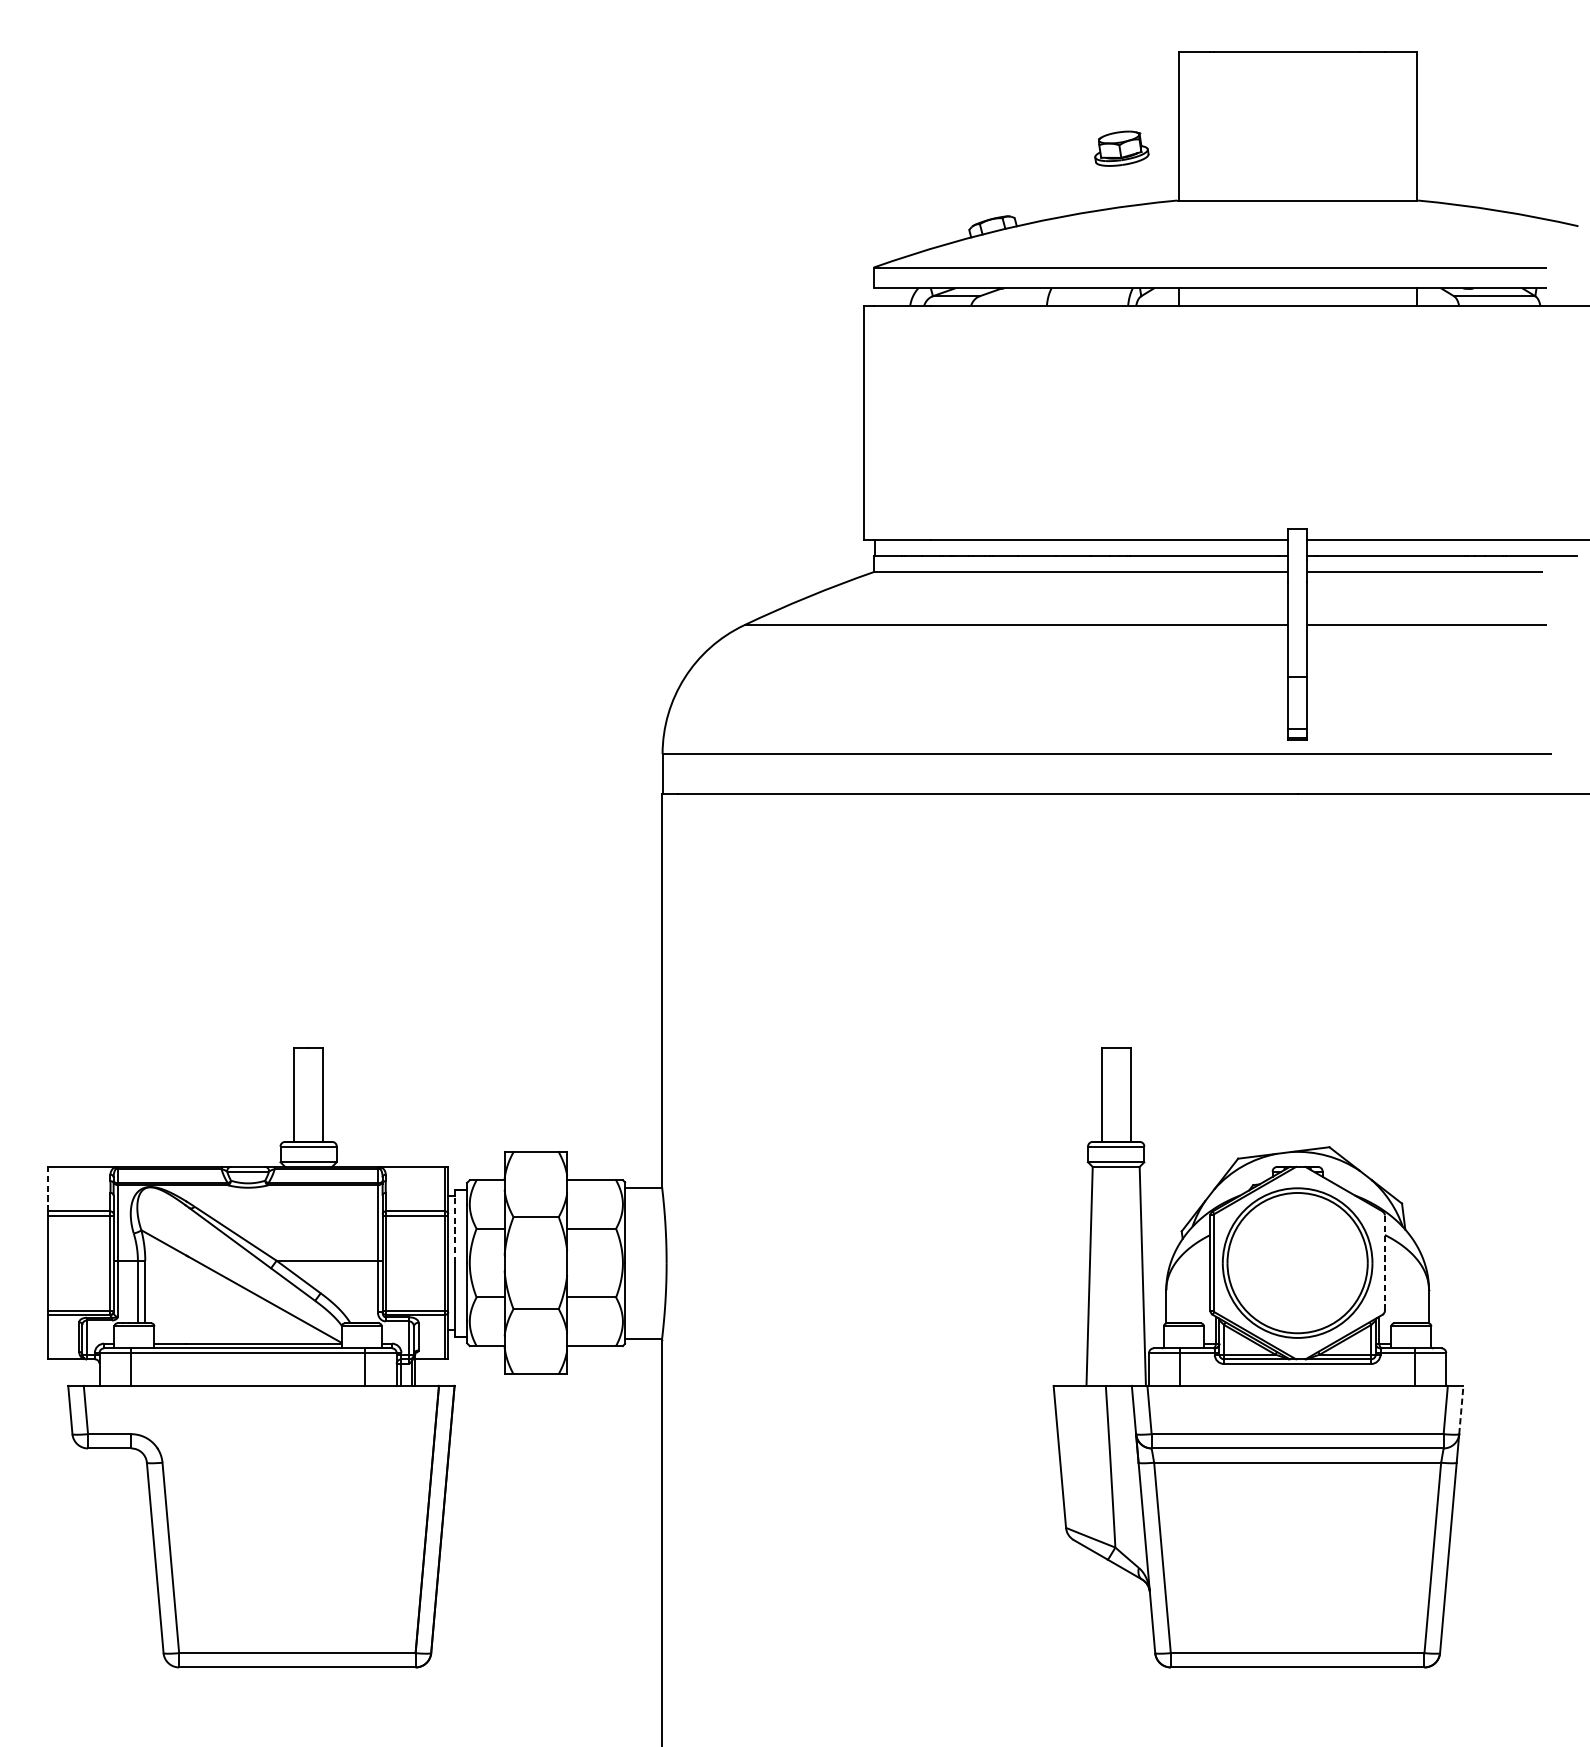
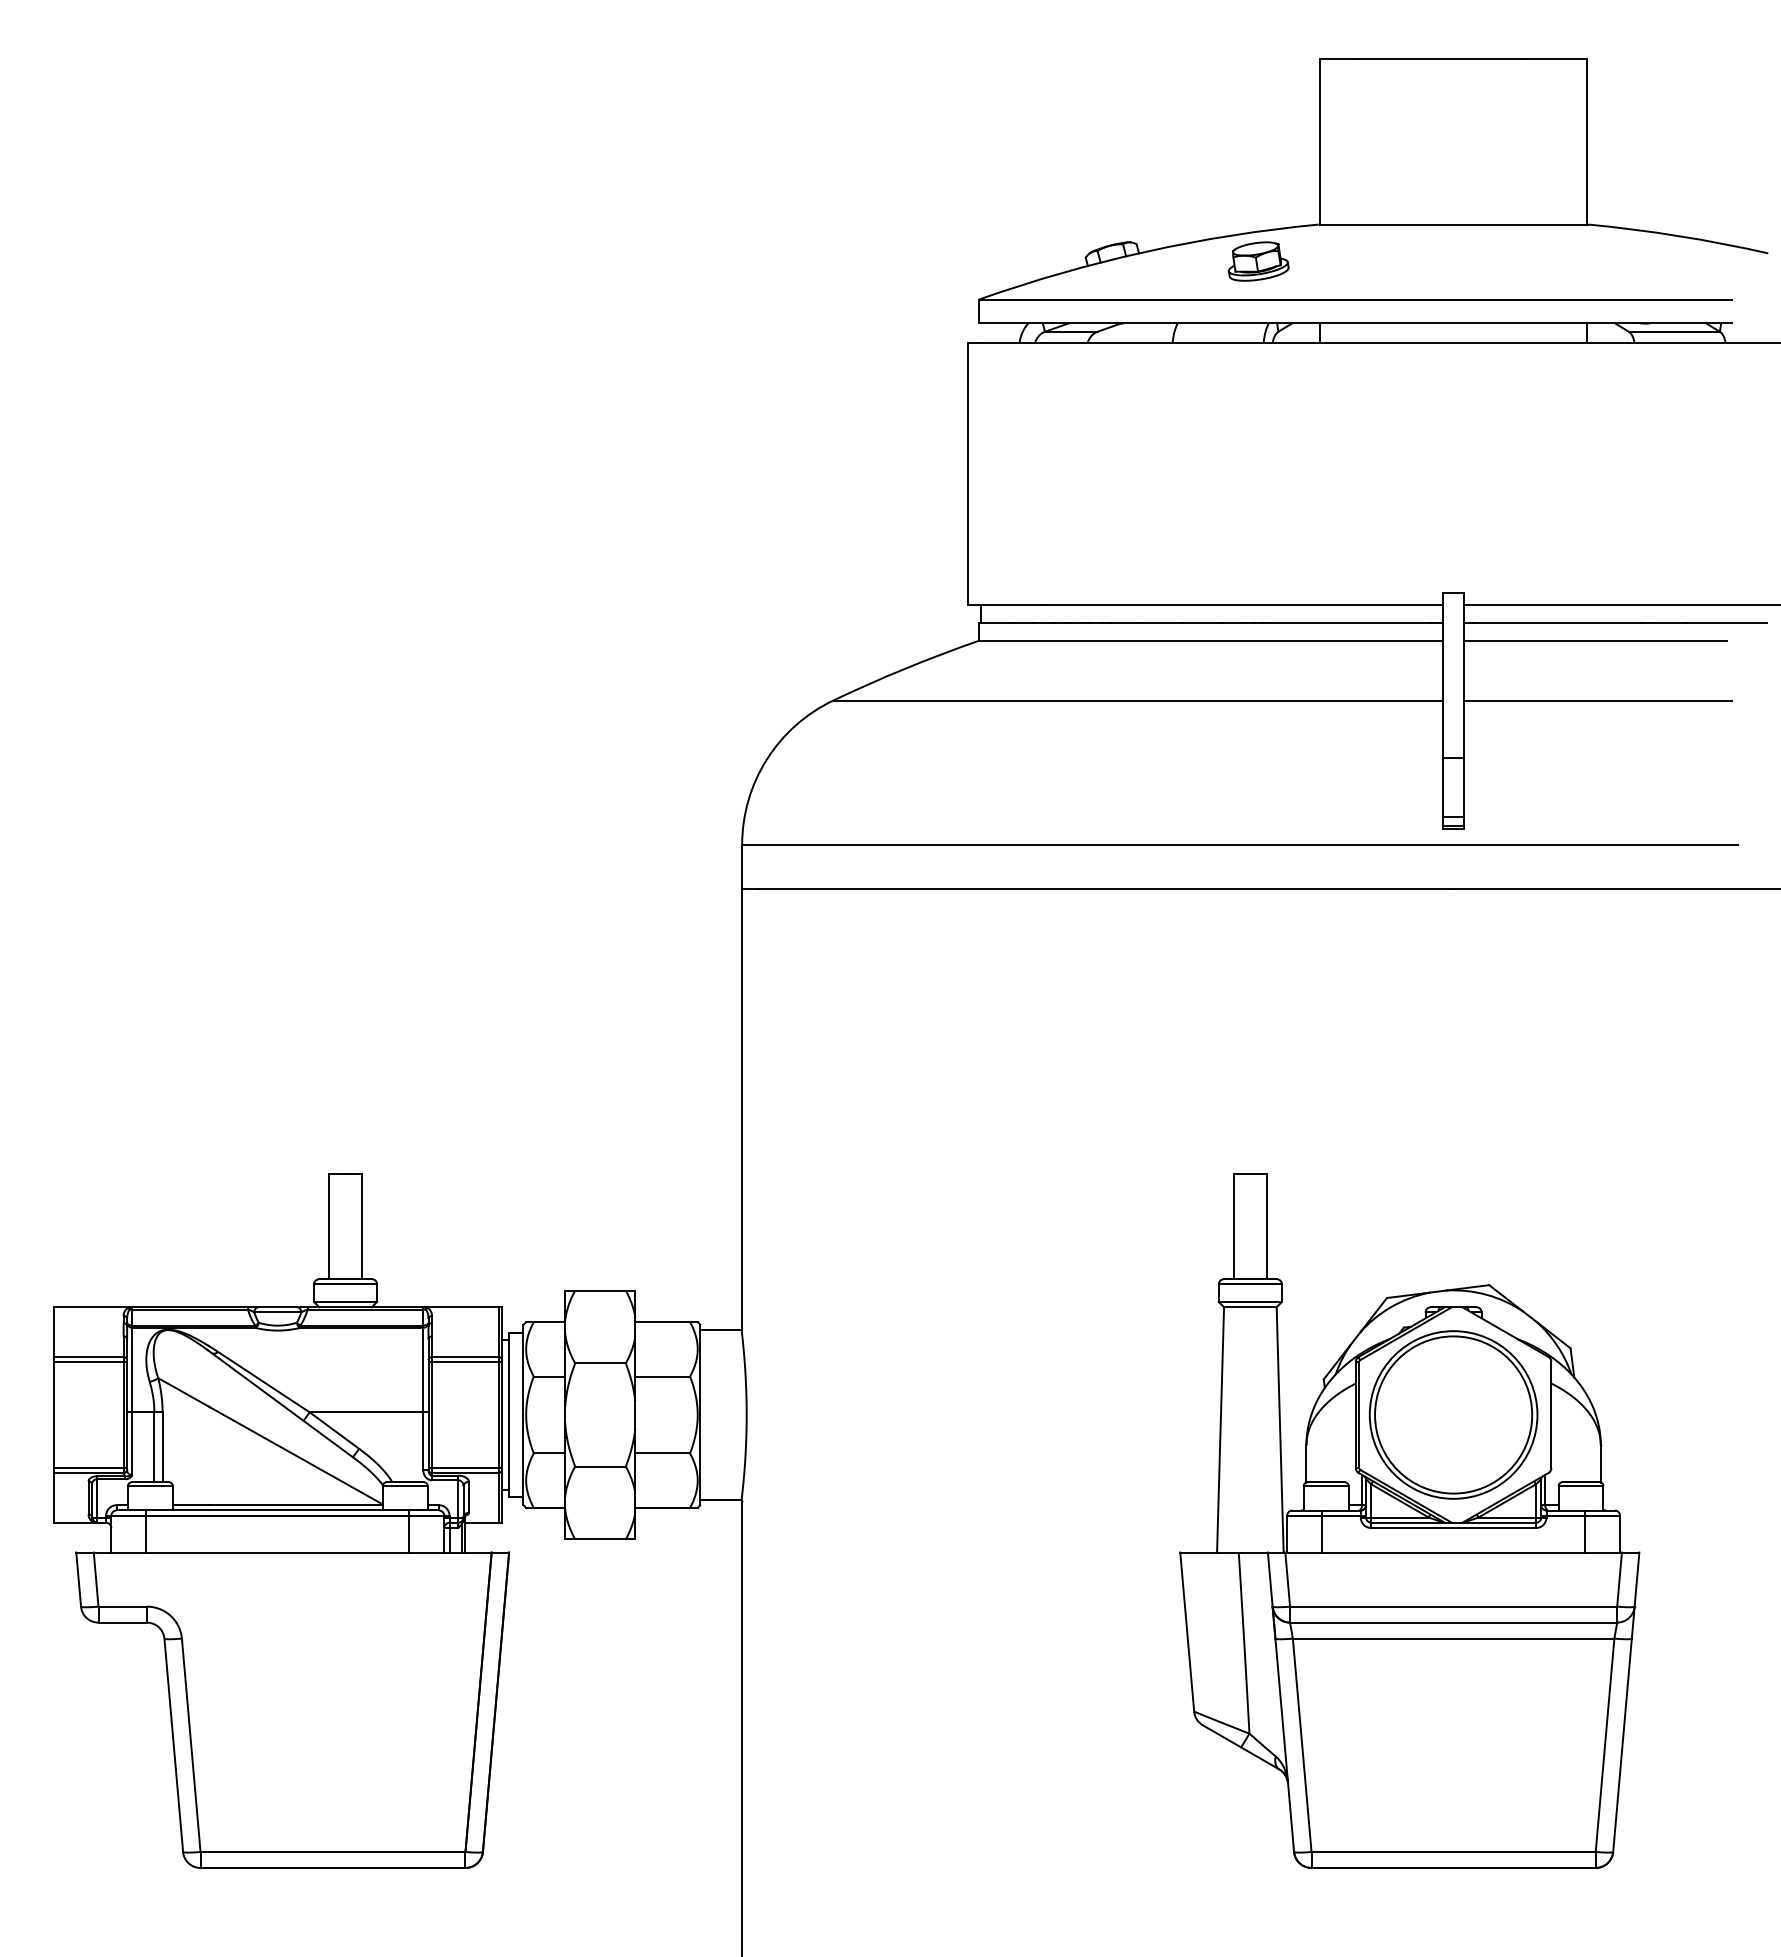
part: (1121, 148) -> (1258, 261), moved
line: (47, 1189) -> (53, 1332), dashed -> solid
line: (454, 1229) -> (509, 1377), dashed -> solid
line: (1385, 1262) -> (1551, 1414), dashed -> solid
line: (1461, 1409) -> (1637, 1579), dashed -> solid

